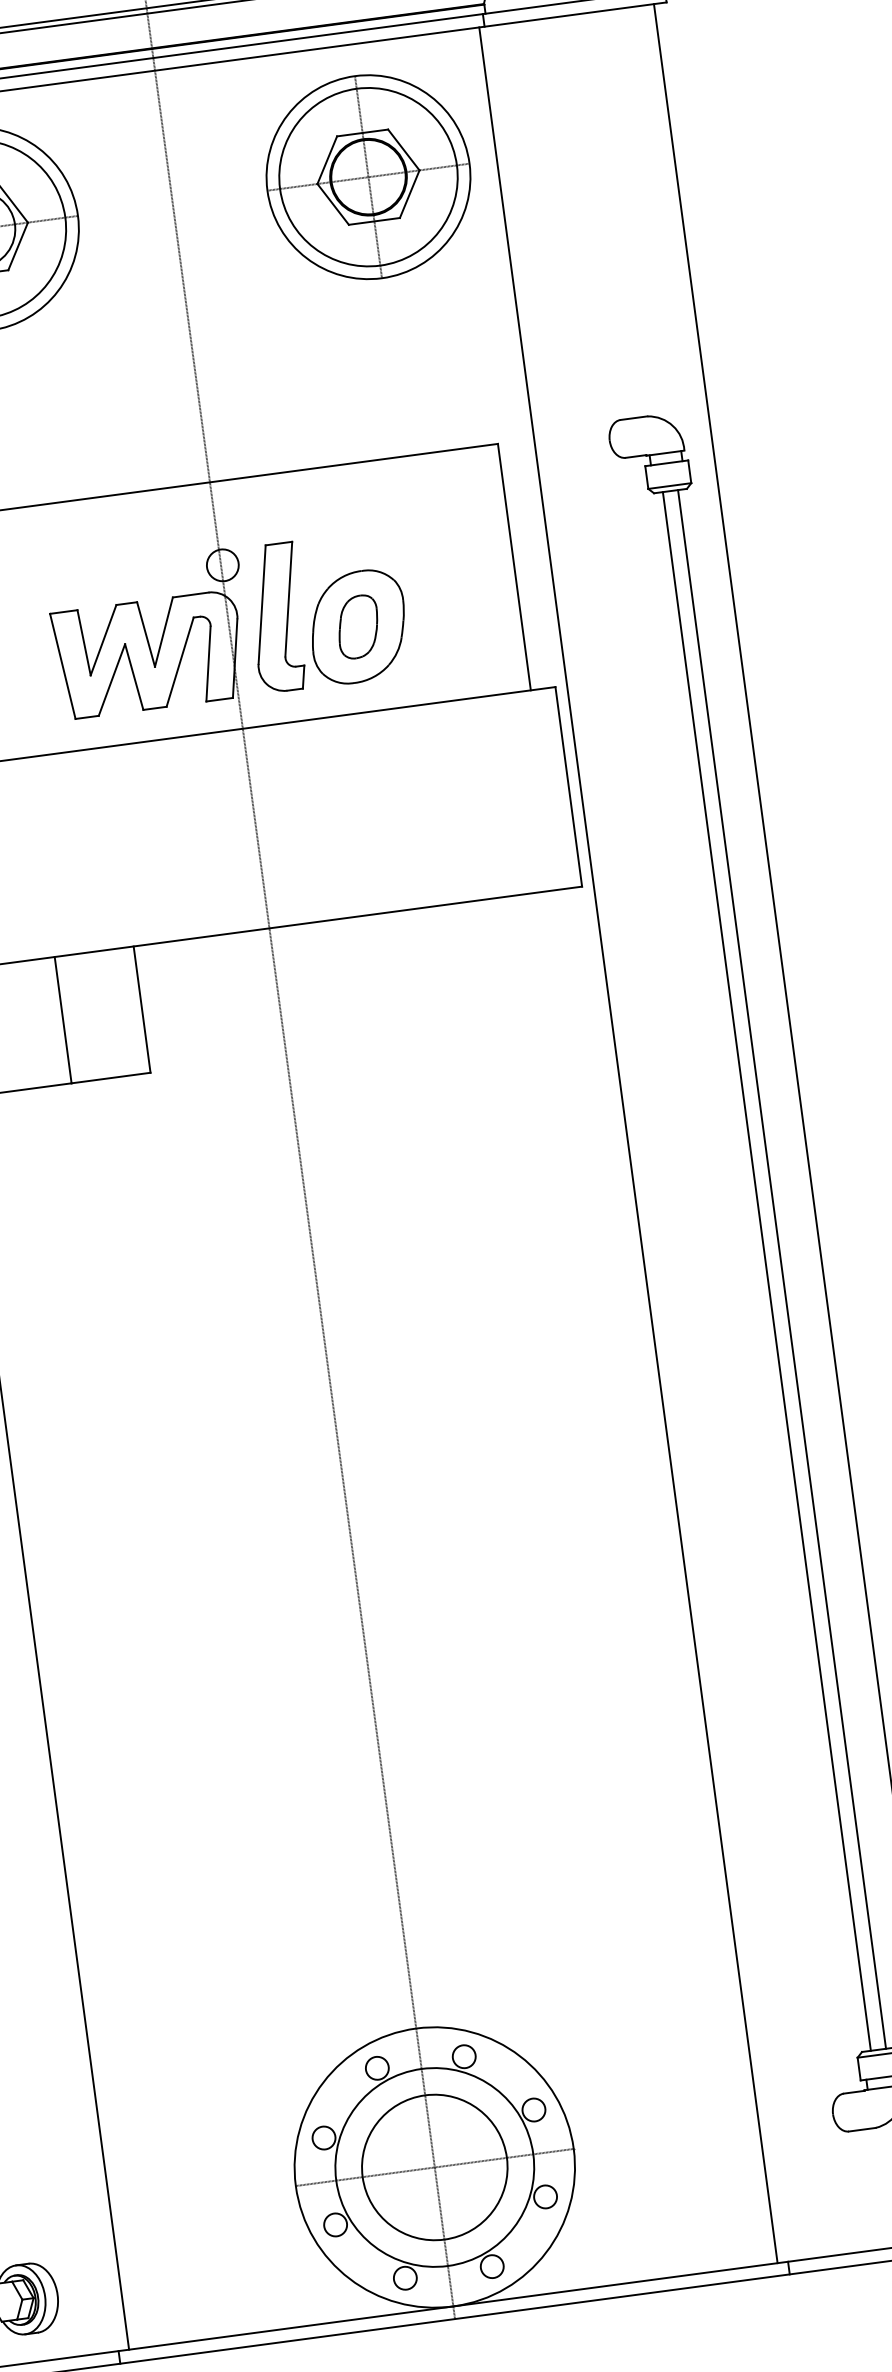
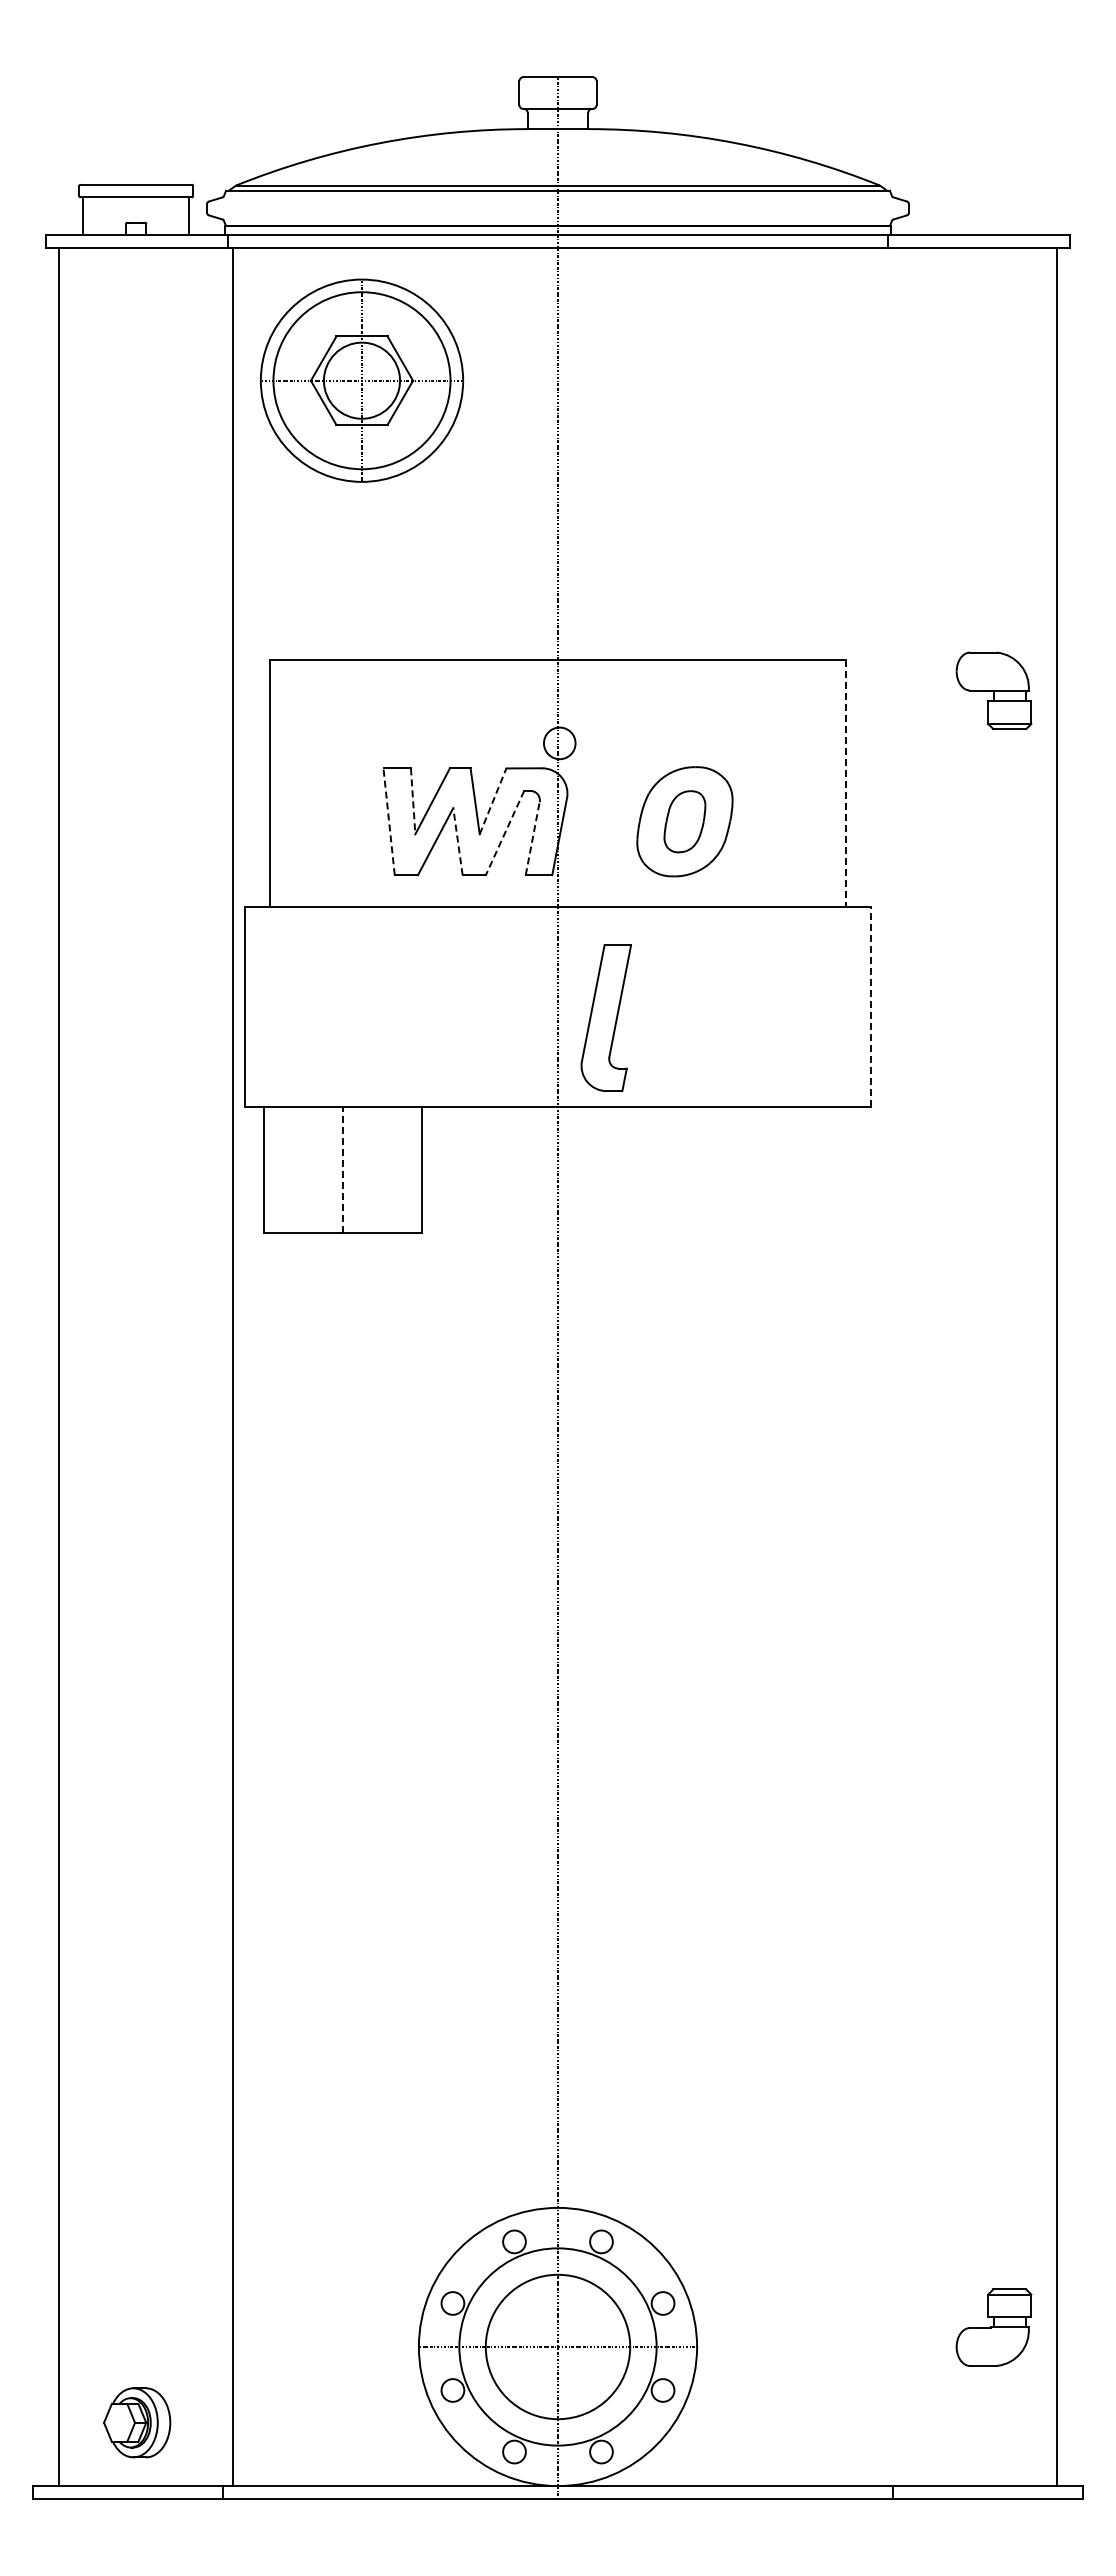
part: (367, 177) -> (753, 380), removed
line: (514, 567) -> (846, 783), solid -> dashed
part: (276, 618) -> (605, 1018), moved
line: (164, 632) -> (493, 801), solid -> dashed
line: (84, 642) -> (413, 801), solid -> dashed
line: (179, 662) -> (504, 833), solid -> dashed
line: (208, 663) -> (532, 838), solid -> dashed
line: (63, 666) -> (389, 821), solid -> dashed
line: (133, 676) -> (457, 841), solid -> dashed
line: (568, 786) -> (870, 1006), solid -> dashed
line: (63, 1019) -> (343, 1169), solid -> dashed
line: (628, 1144) -> (882, 1366), removed
line: (782, 1269) -> (1017, 1509), removed
line: (767, 1271) -> (1002, 1509), removed

